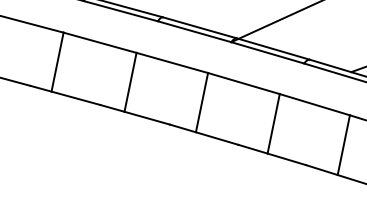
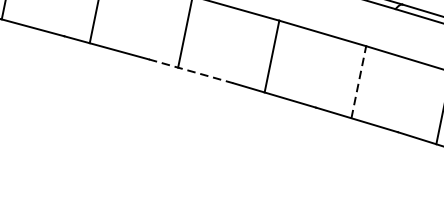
line: (135, 114) -> (191, 70), solid -> dashed
line: (273, 123) -> (358, 81), solid -> dashed

